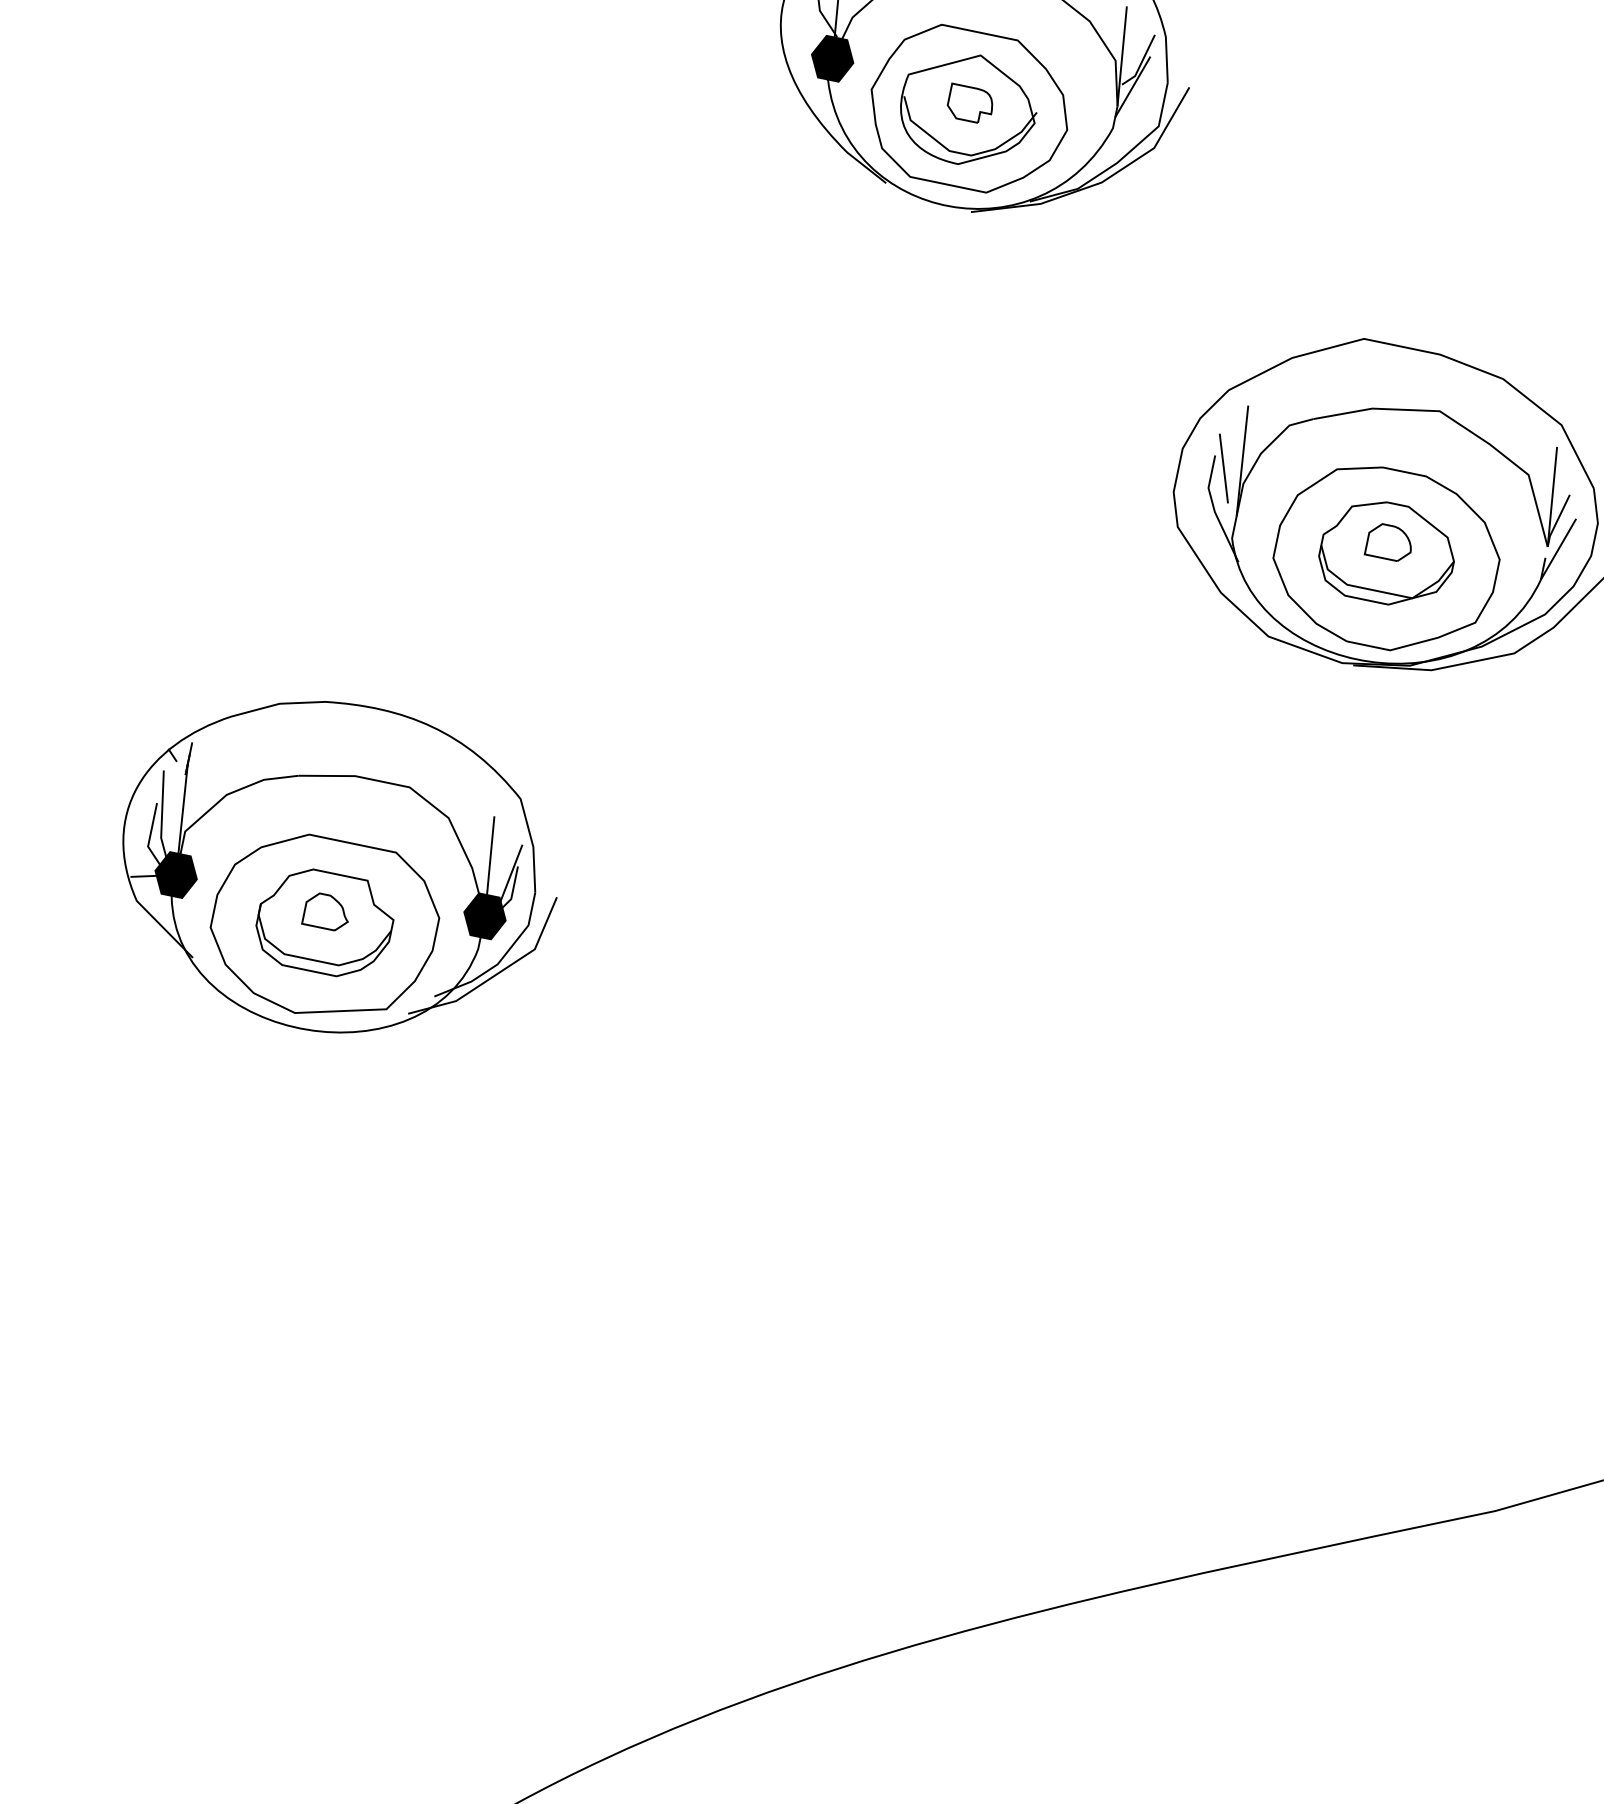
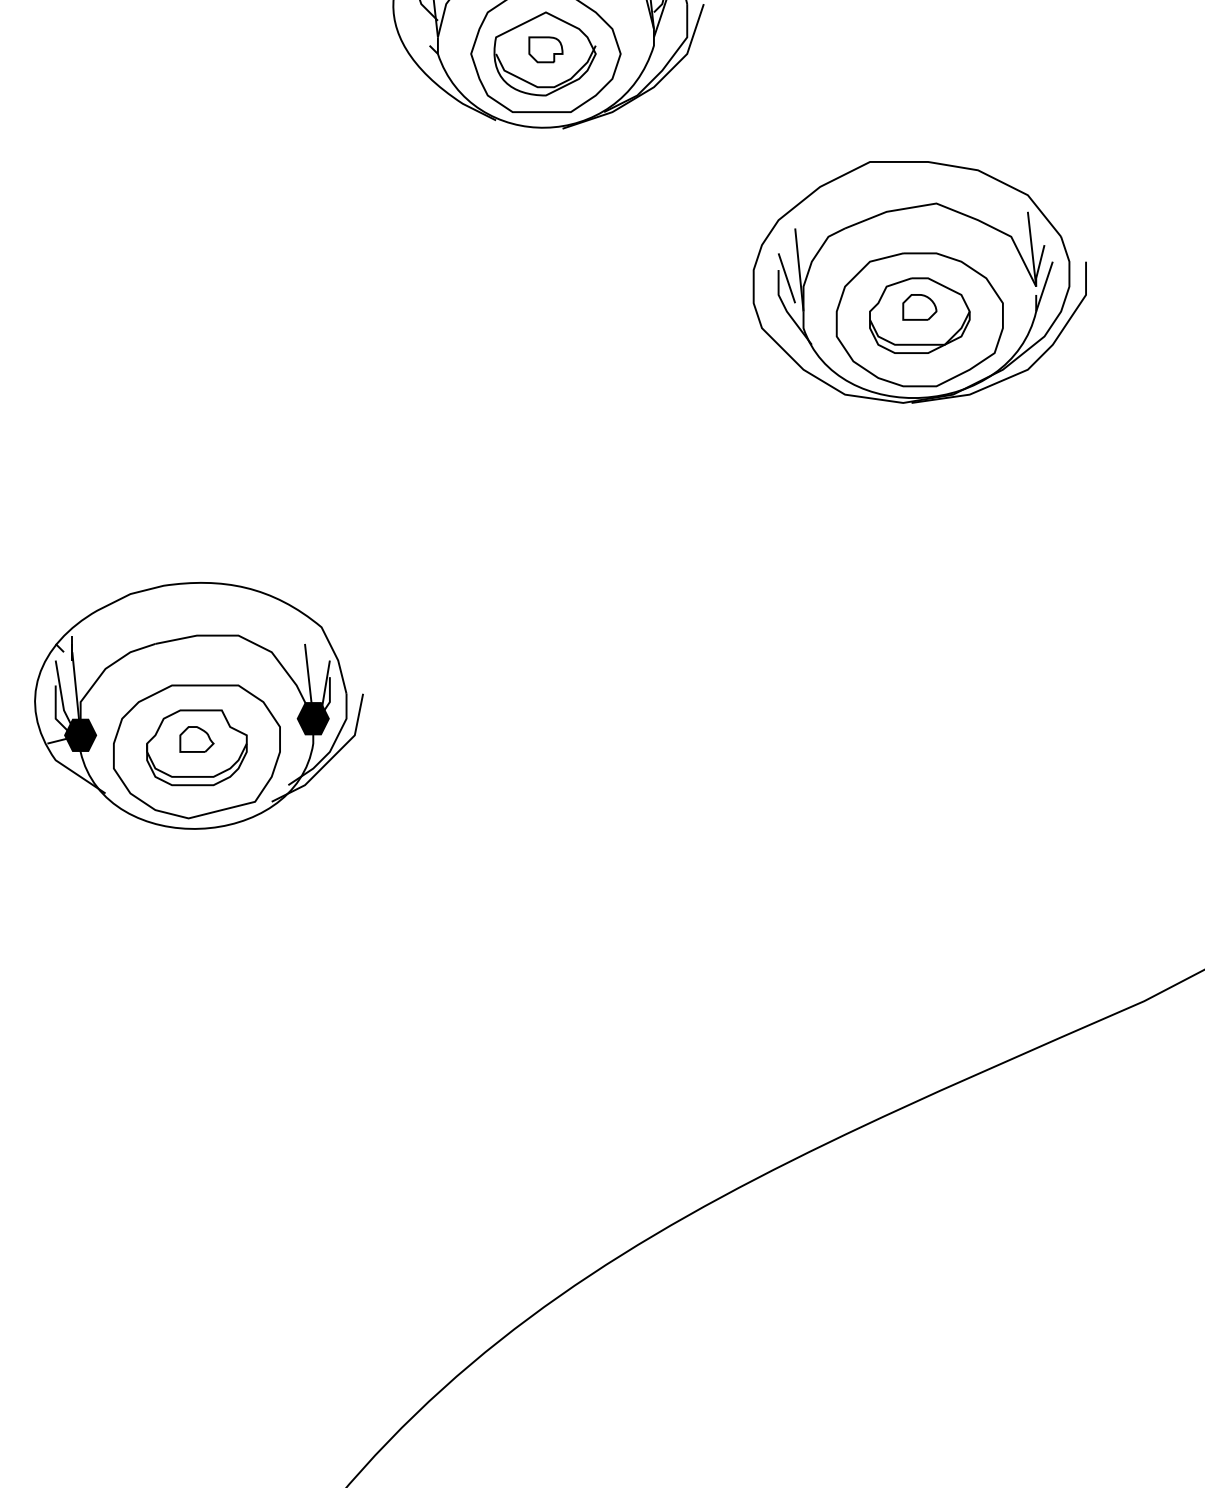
fill: (832, 57) -> (437, 36), removed

